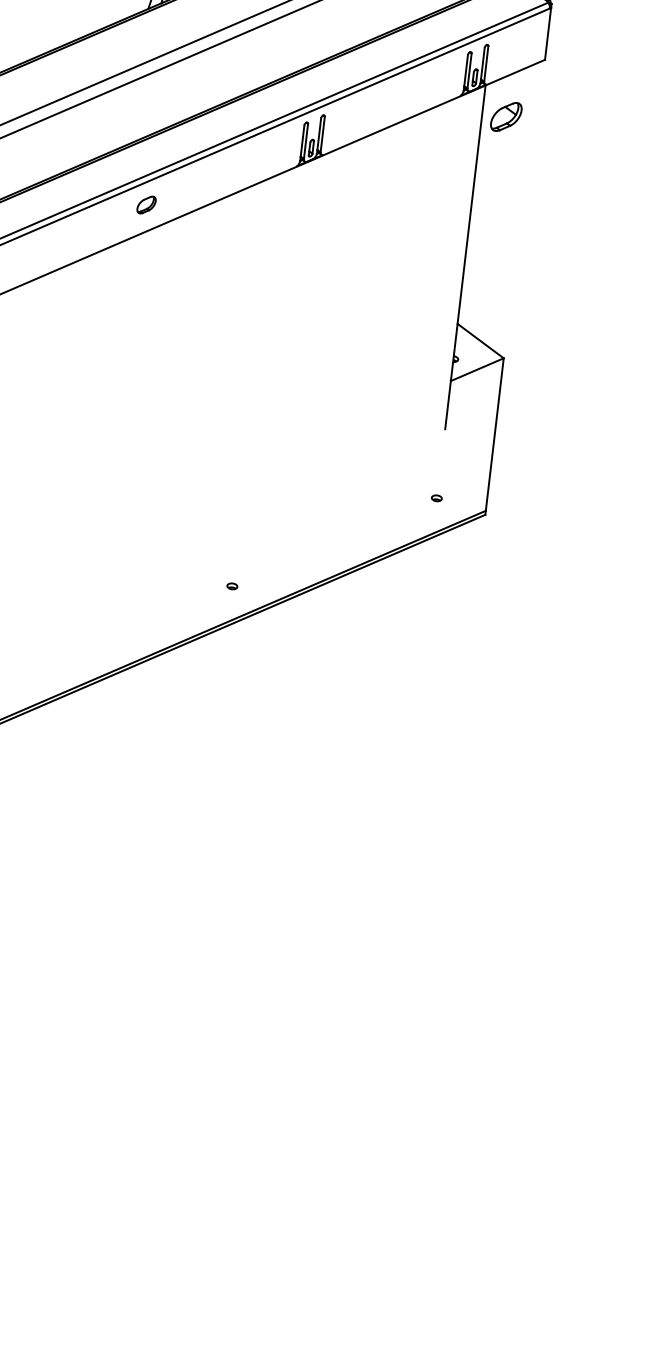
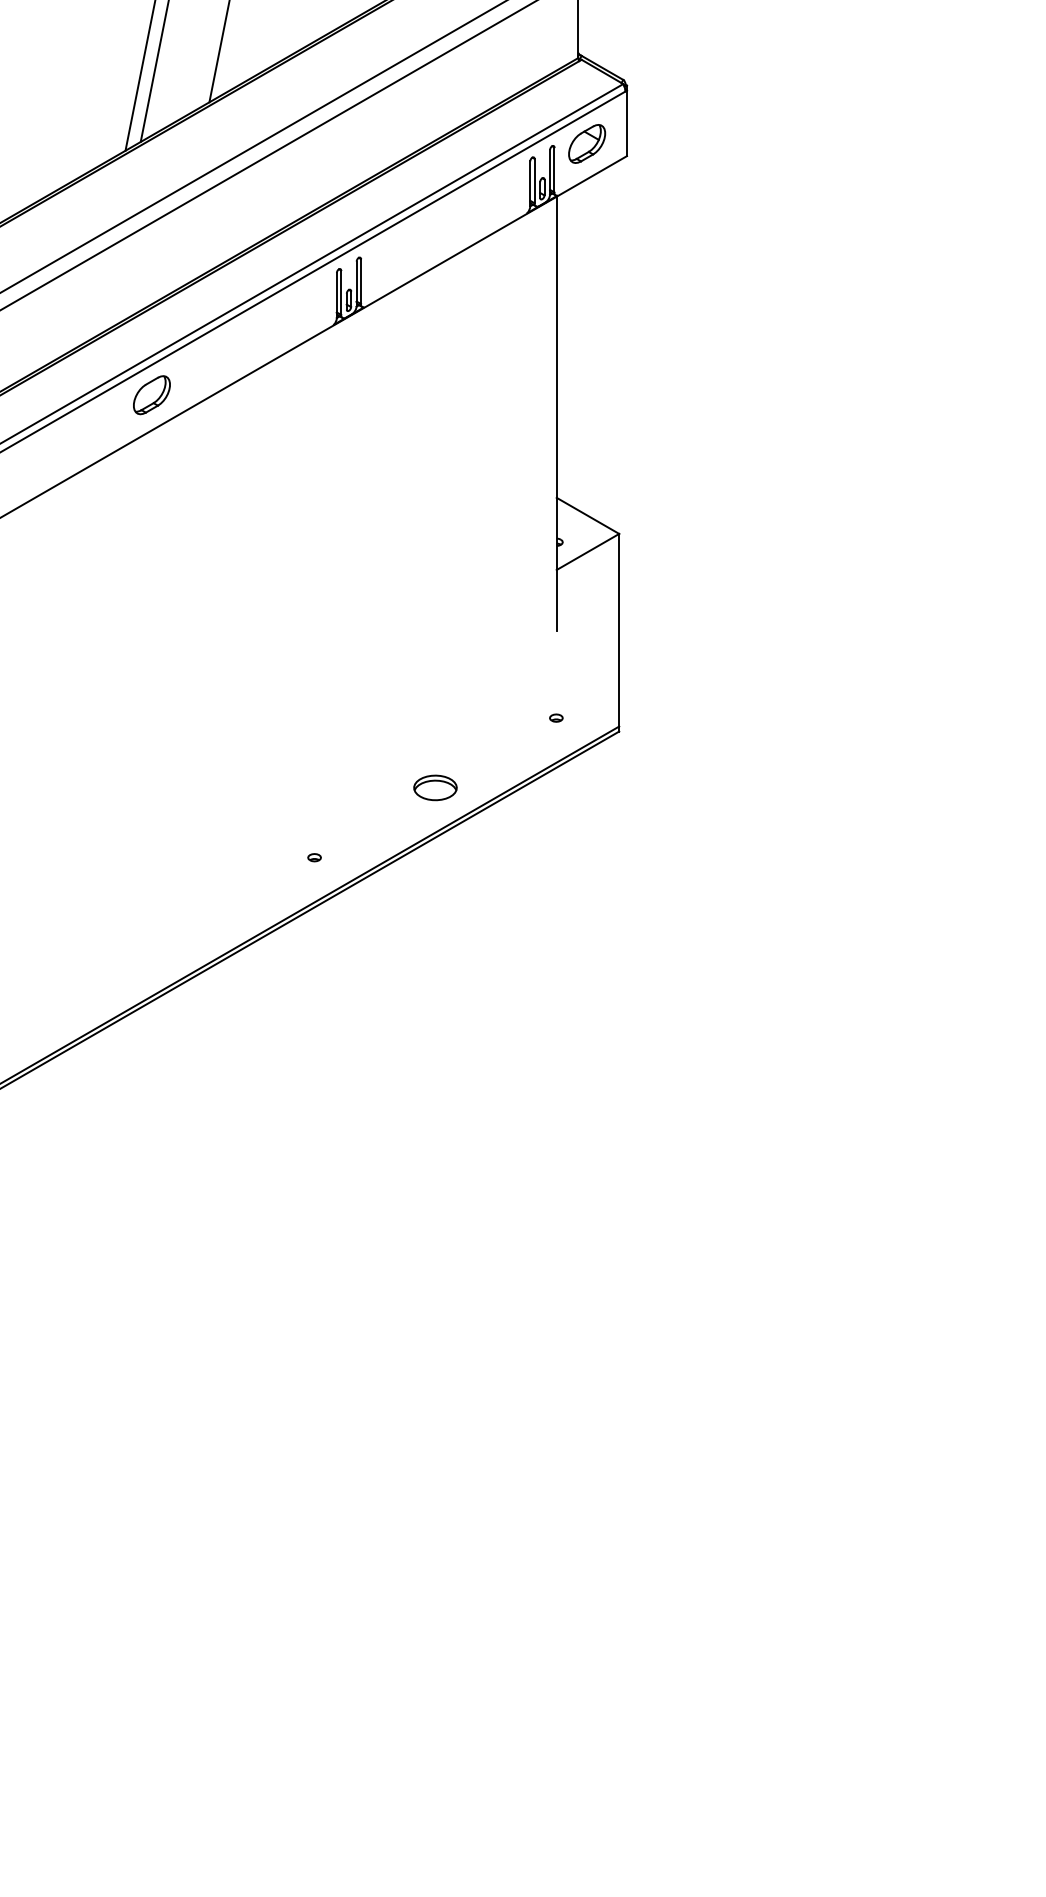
part: (506, 116) -> (587, 143), moved
part: (146, 205) -> (151, 395), size x1.67
part: (334, 542) -> (435, 787), added

